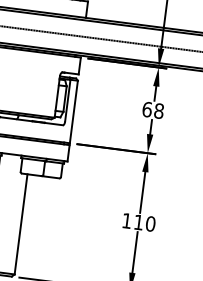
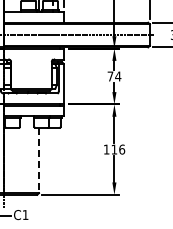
text: (153, 110) -> (114, 76), 68 -> 74
text: (151, 223) -> (122, 149), 110 -> 116
line: (21, 224) -> (39, 160), solid -> dashed

